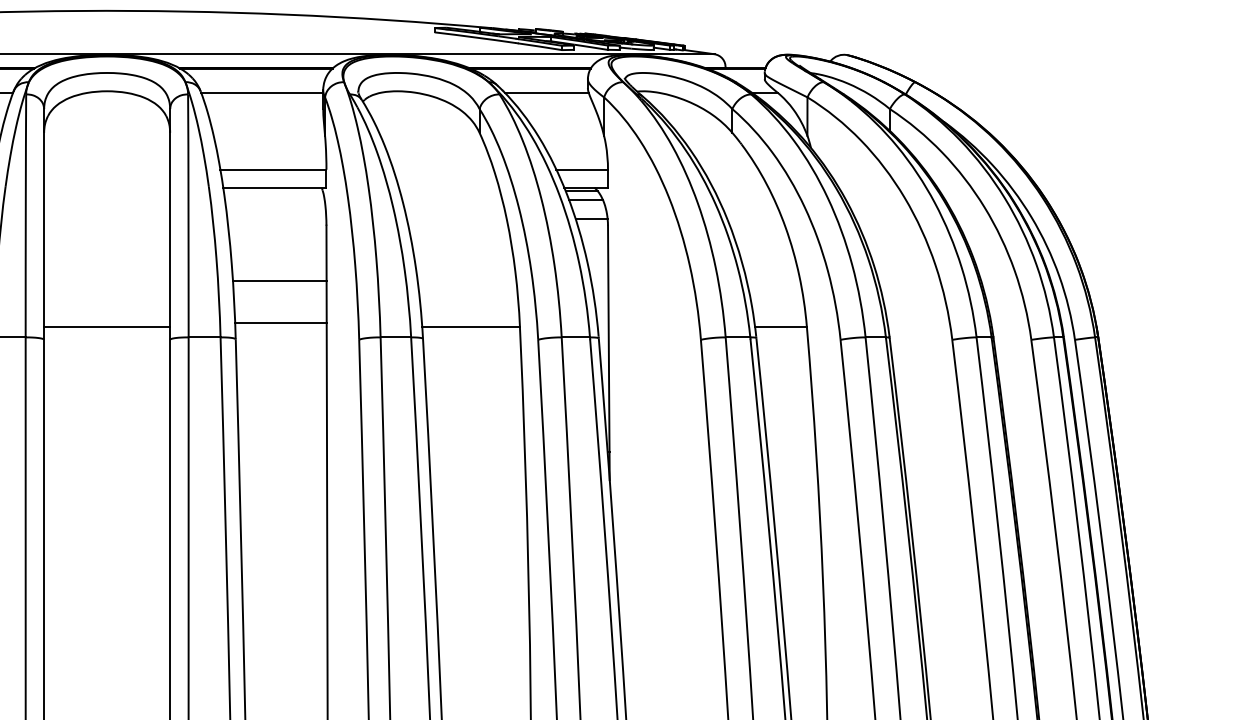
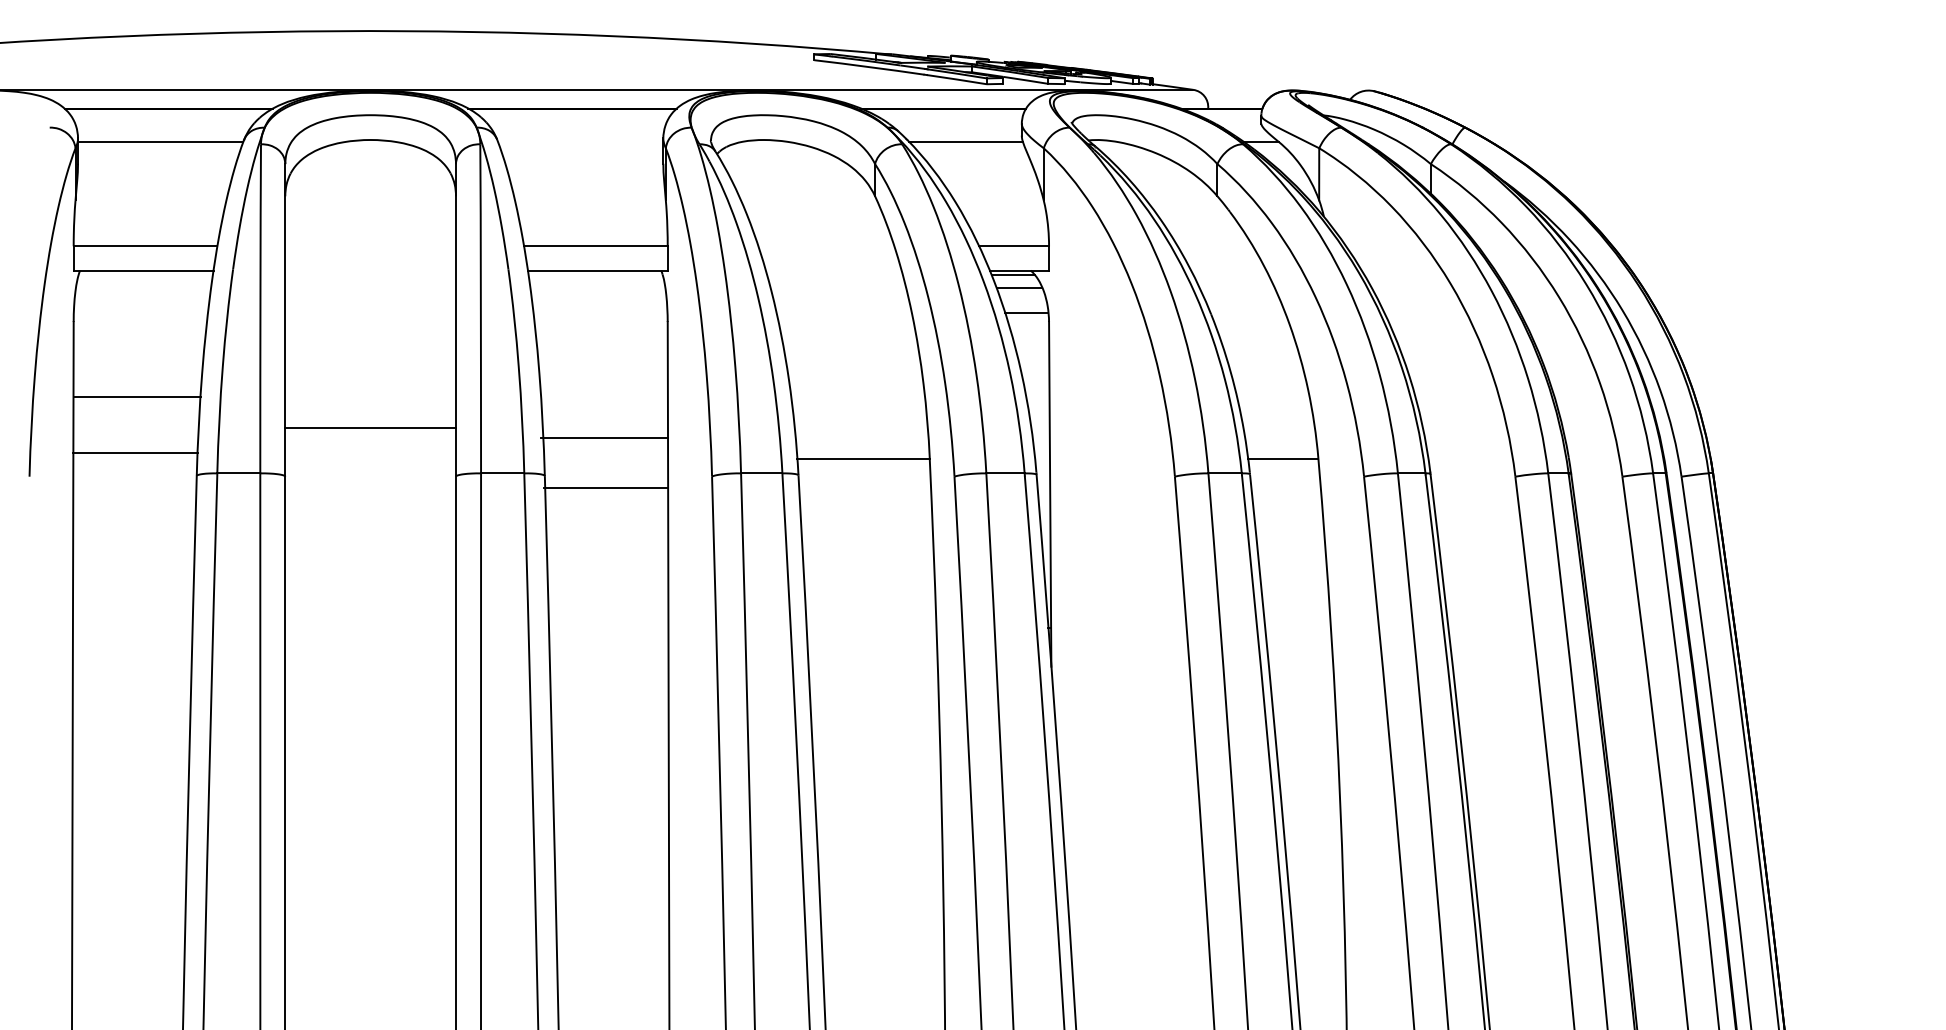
line: (262, 92) -> (580, 141), removed
line: (279, 280) -> (604, 437), moved
line: (281, 322) -> (606, 488), moved
line: (107, 326) -> (370, 427), moved

